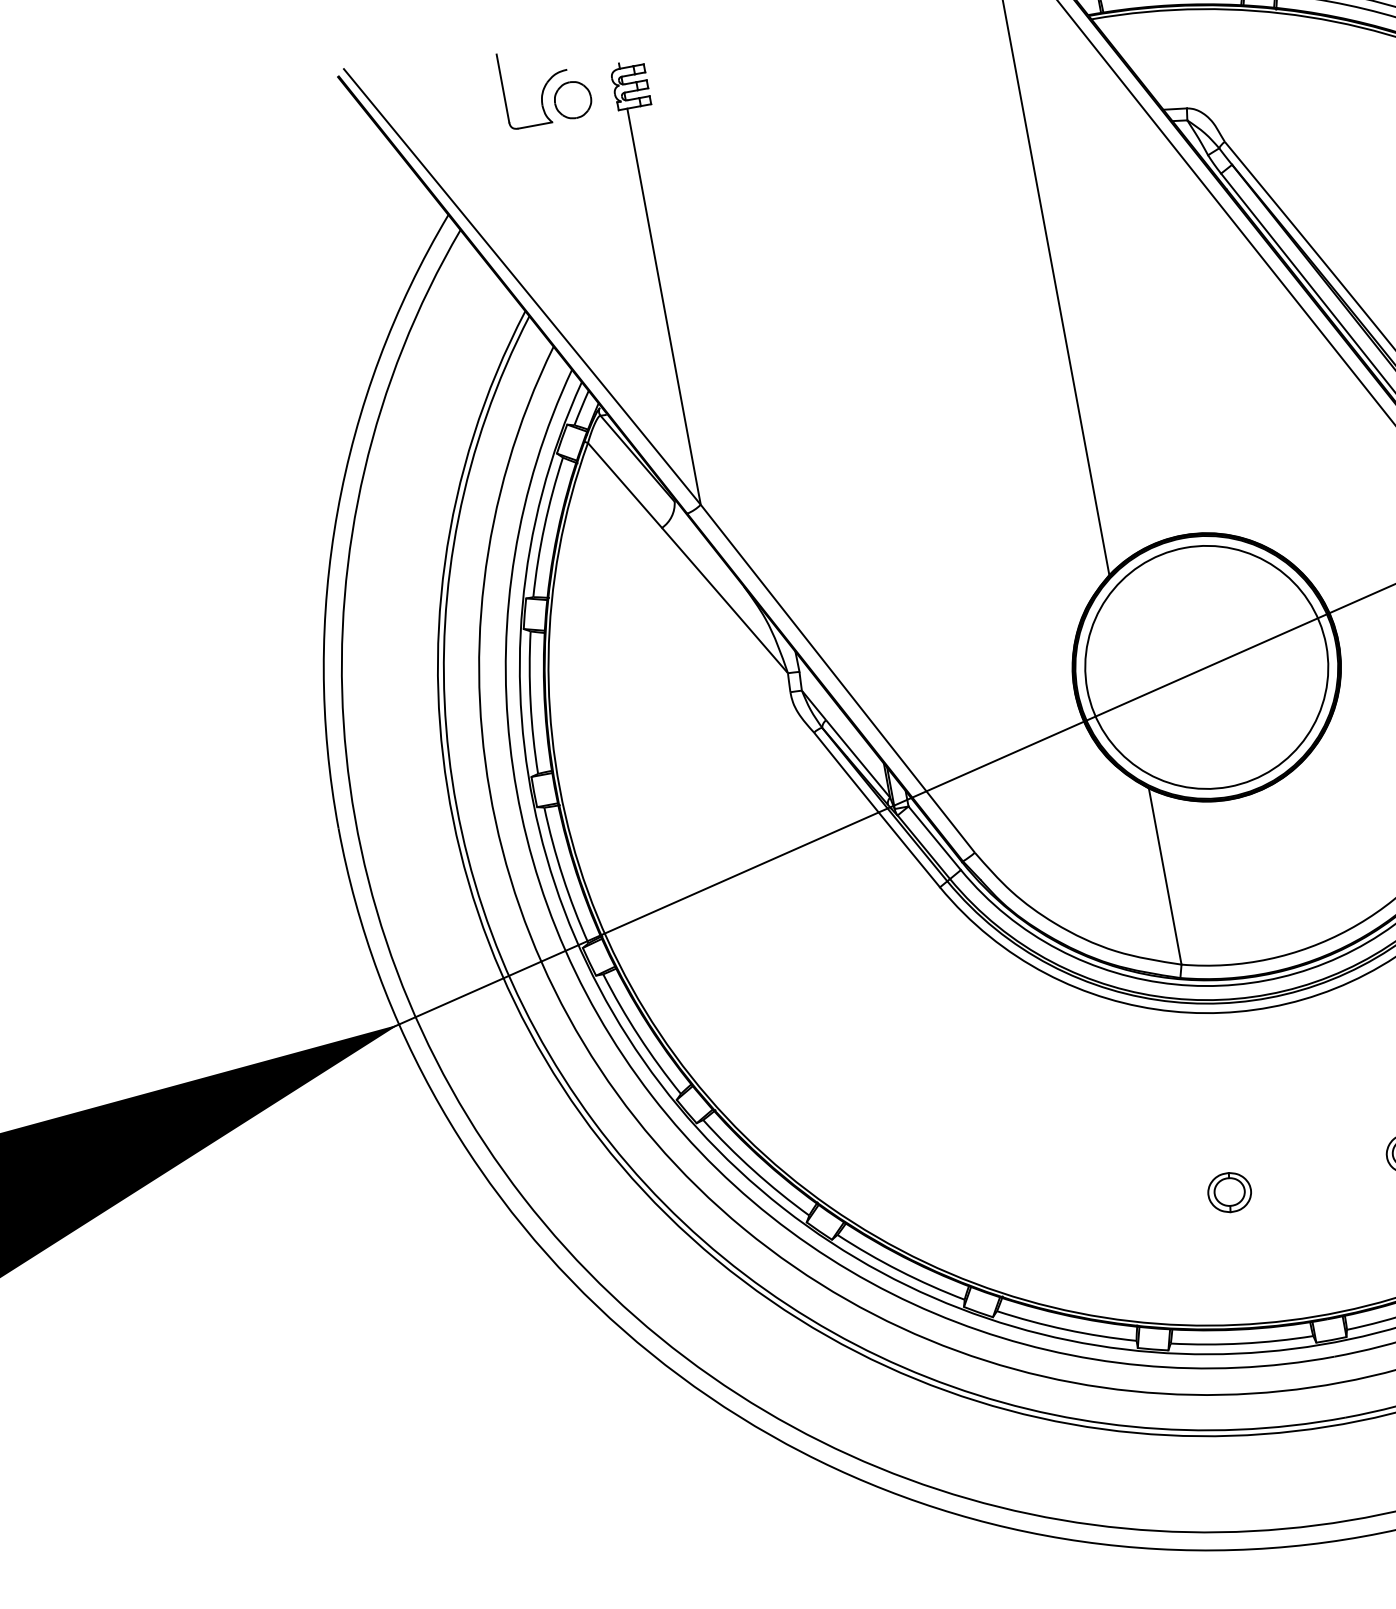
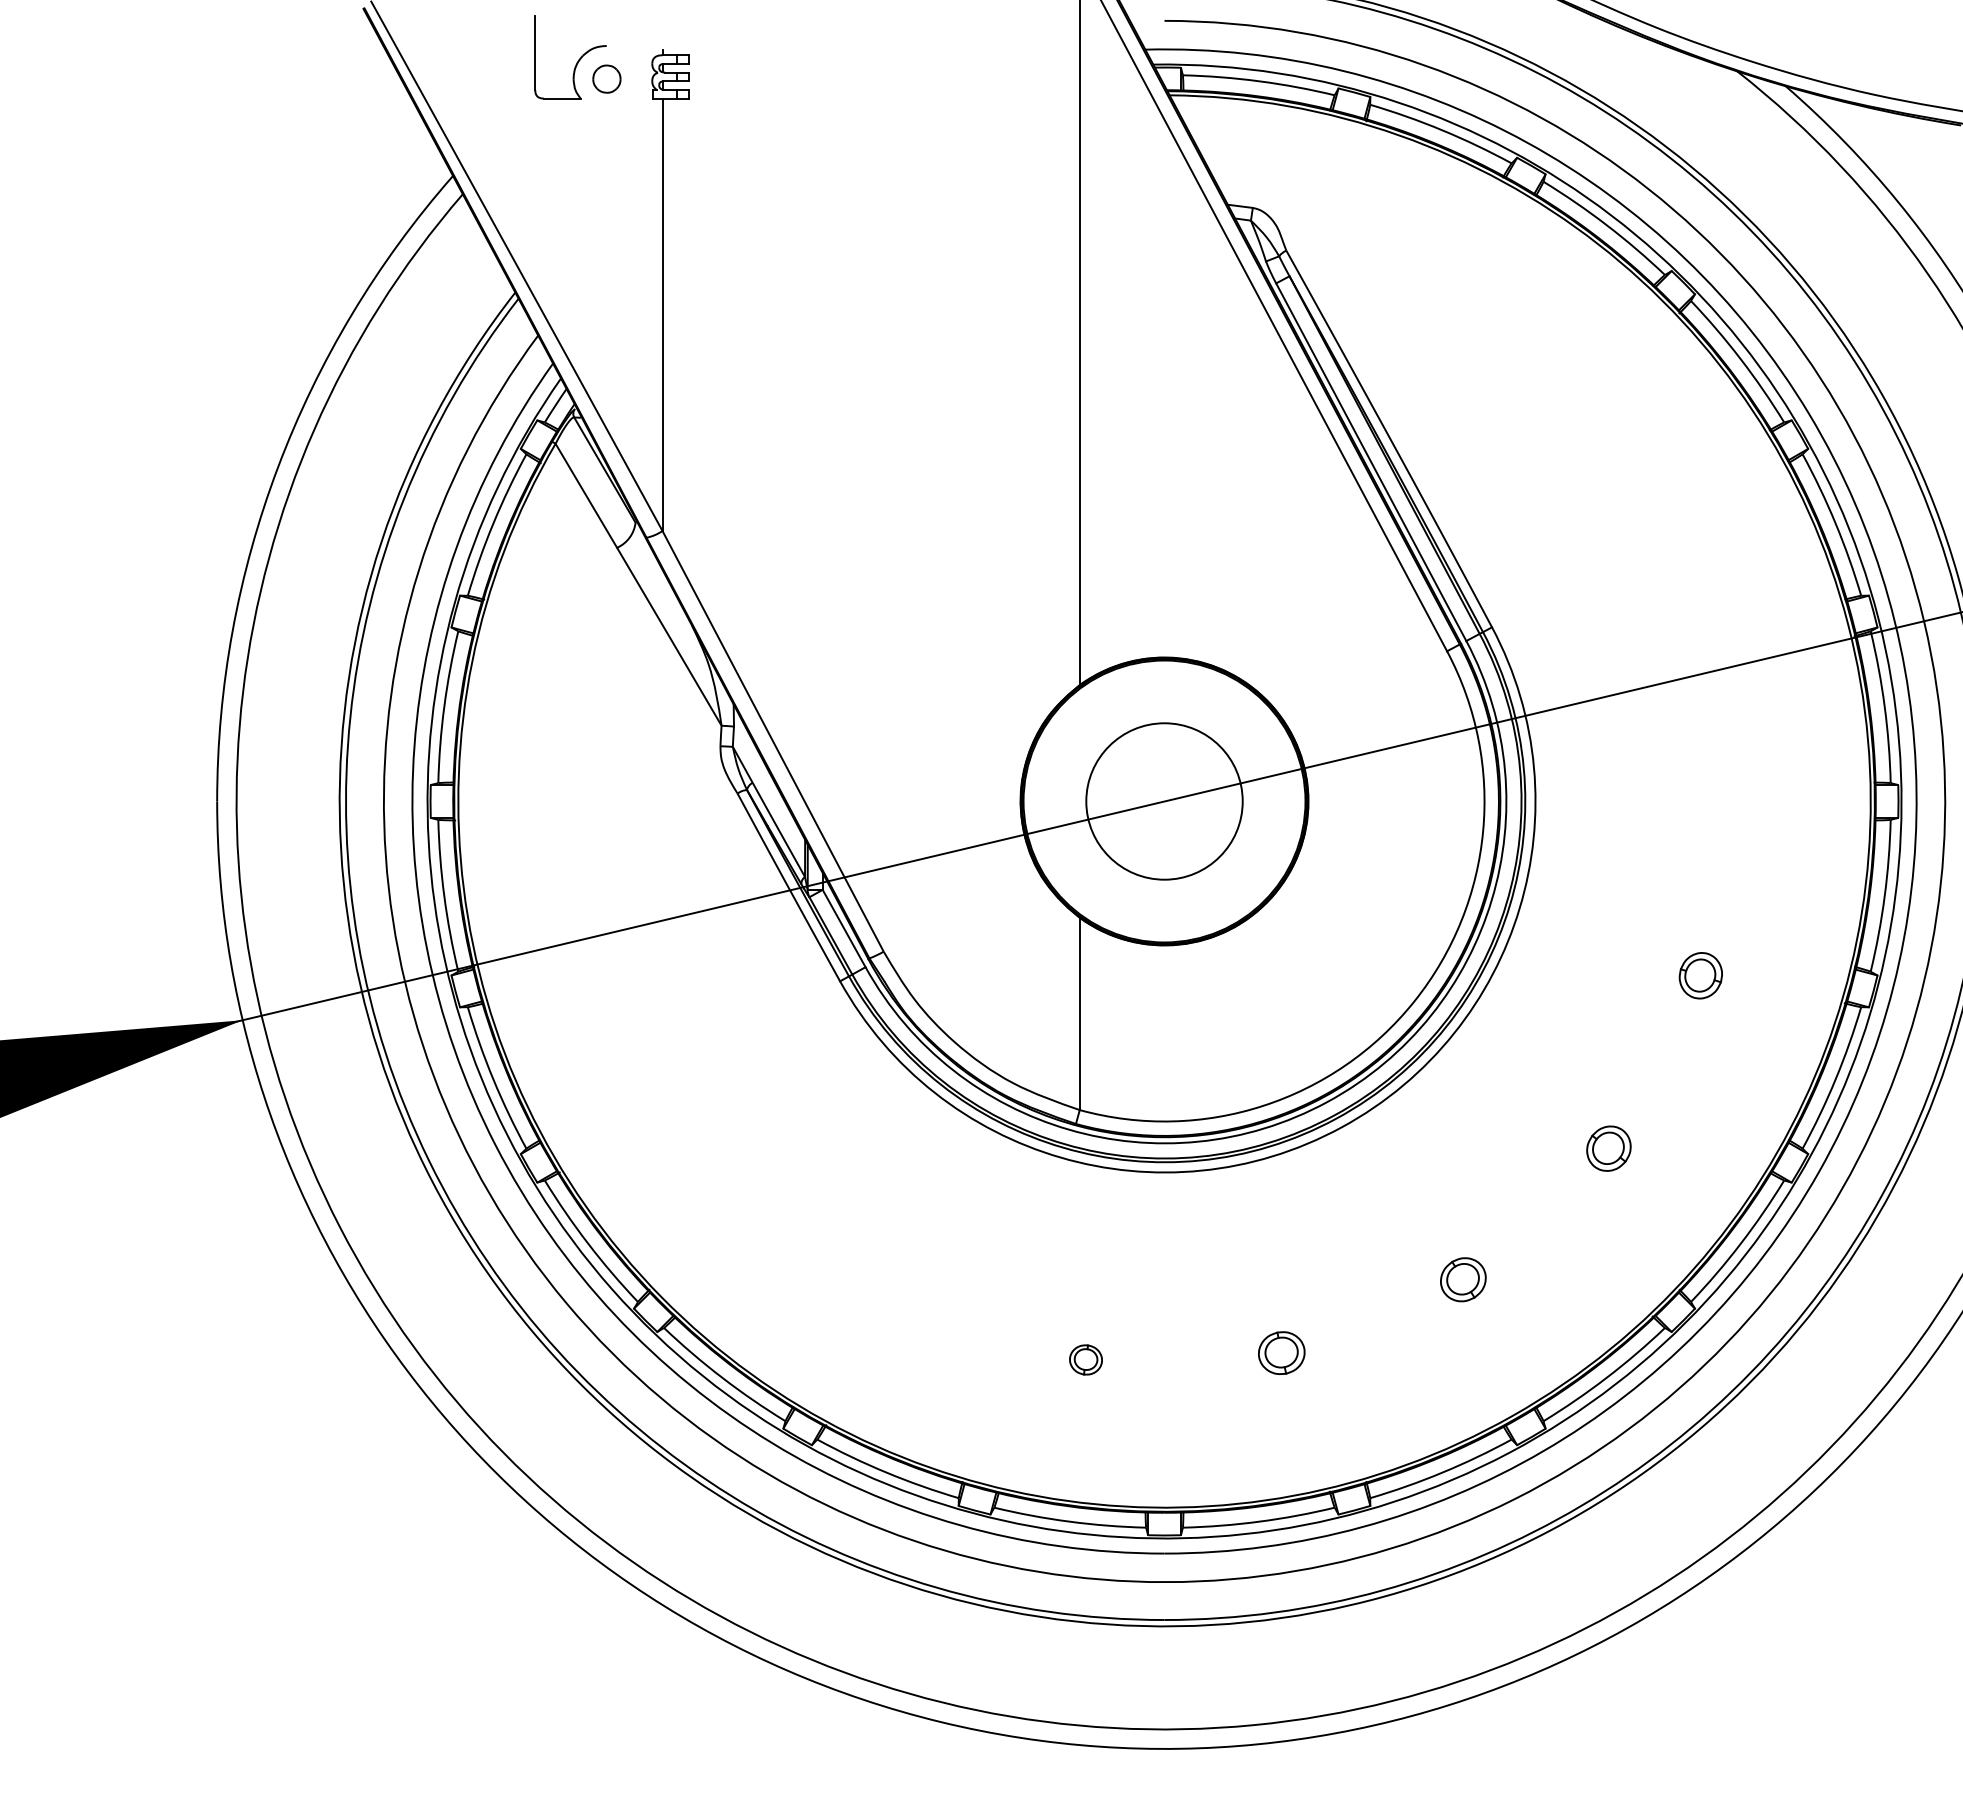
part: (572, 99) -> (606, 78), size x0.7
circle: (1206, 667) -> (1164, 801), size x0.6
part: (1229, 1192) -> (1085, 1359), size x0.7

